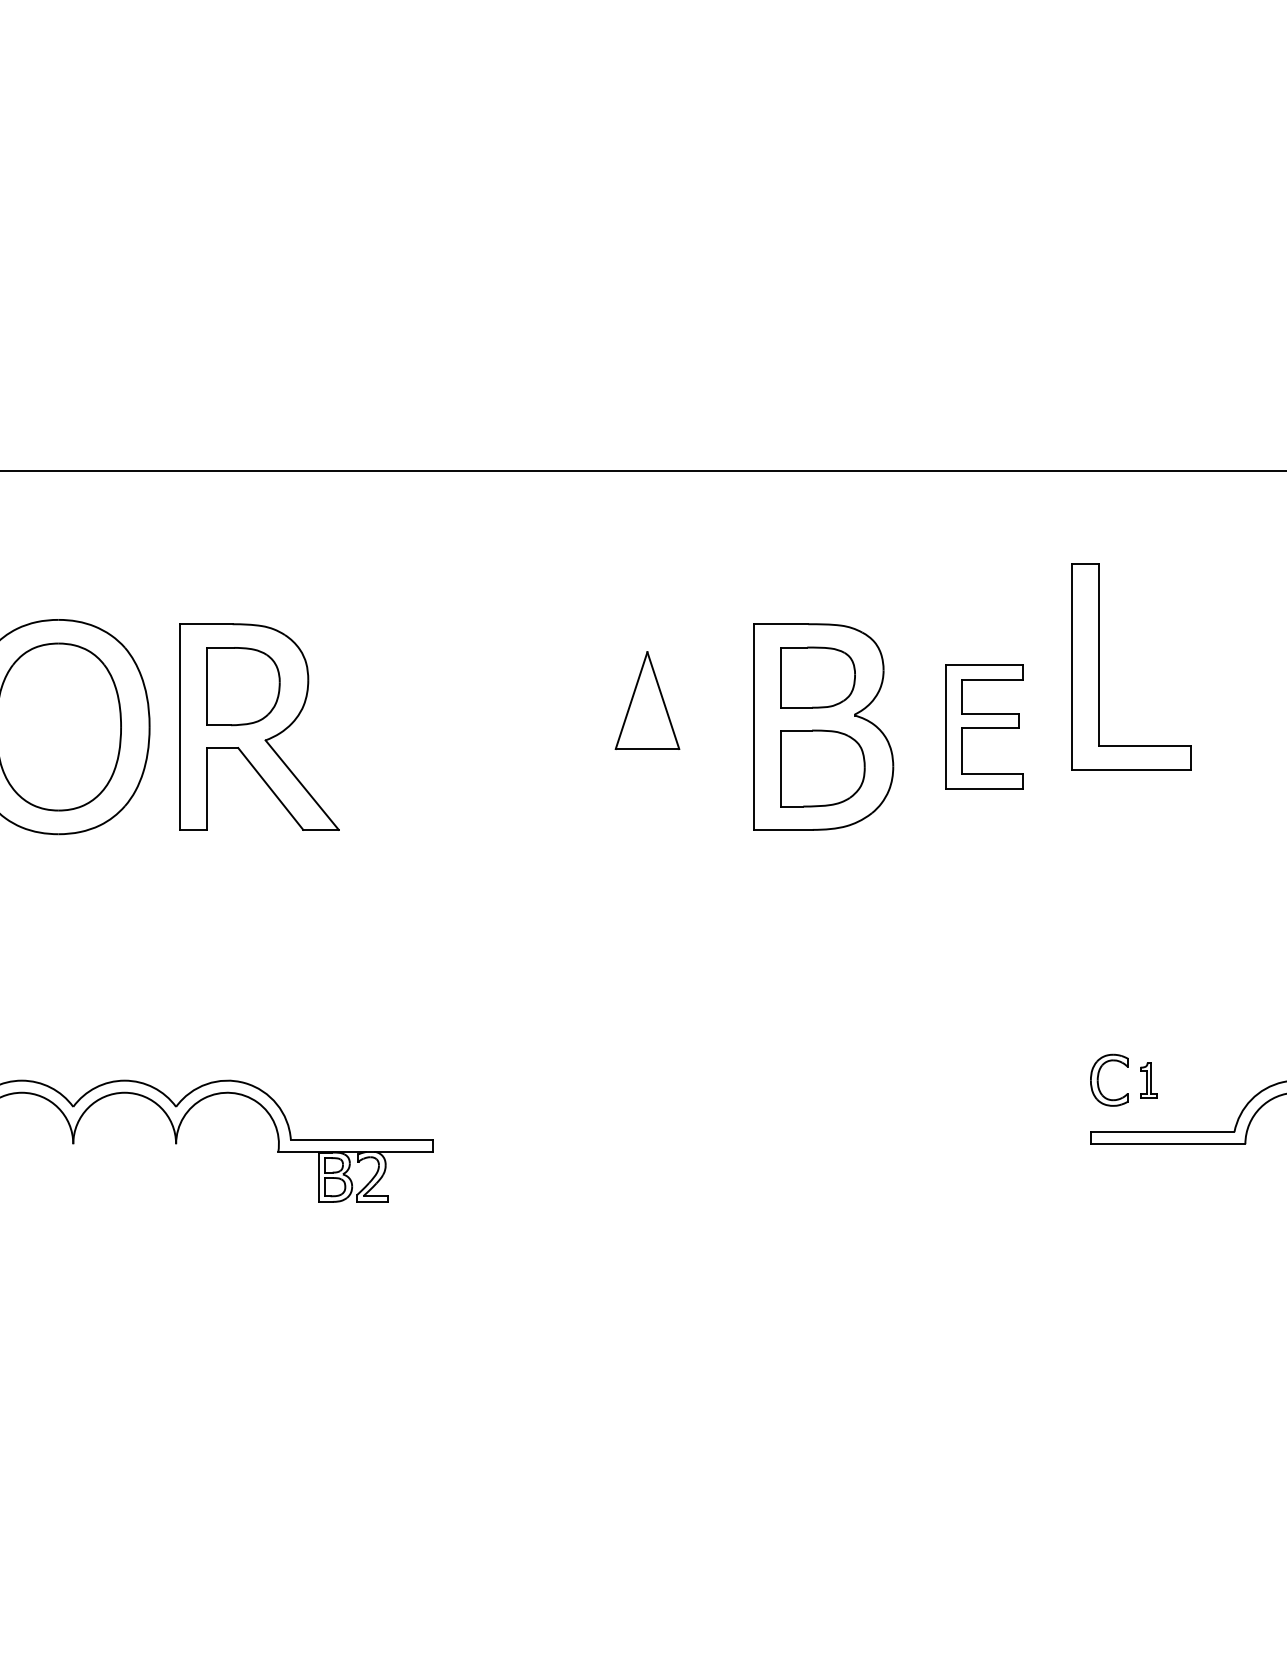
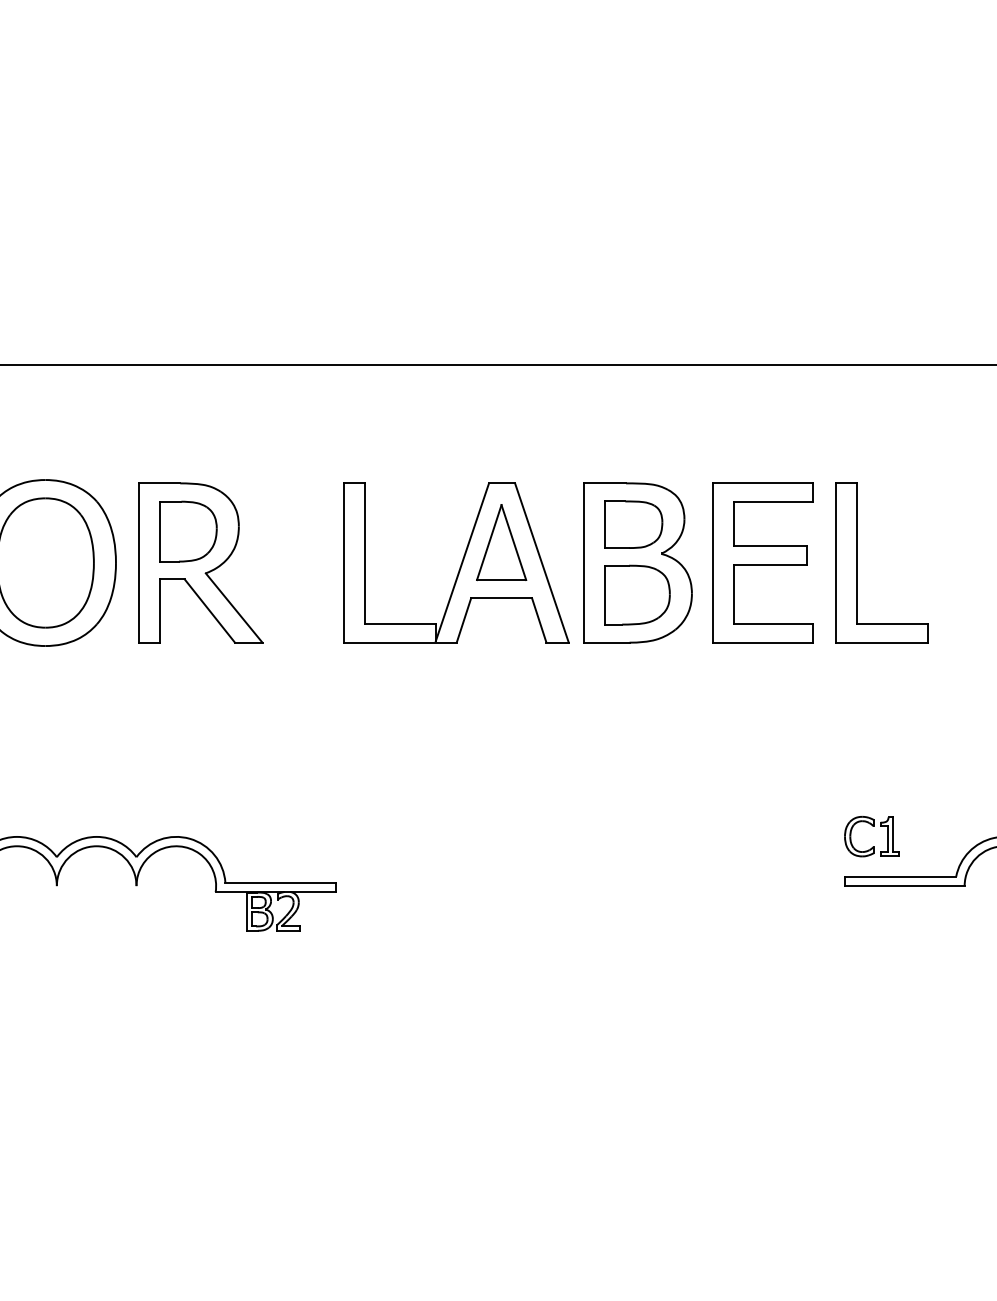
part: (1099, 666) -> (857, 562), moved
part: (984, 726) -> (762, 562), size x1.67
part: (594, 729) -> (460, 564), added
part: (1148, 1079) -> (889, 835), size x1.43

